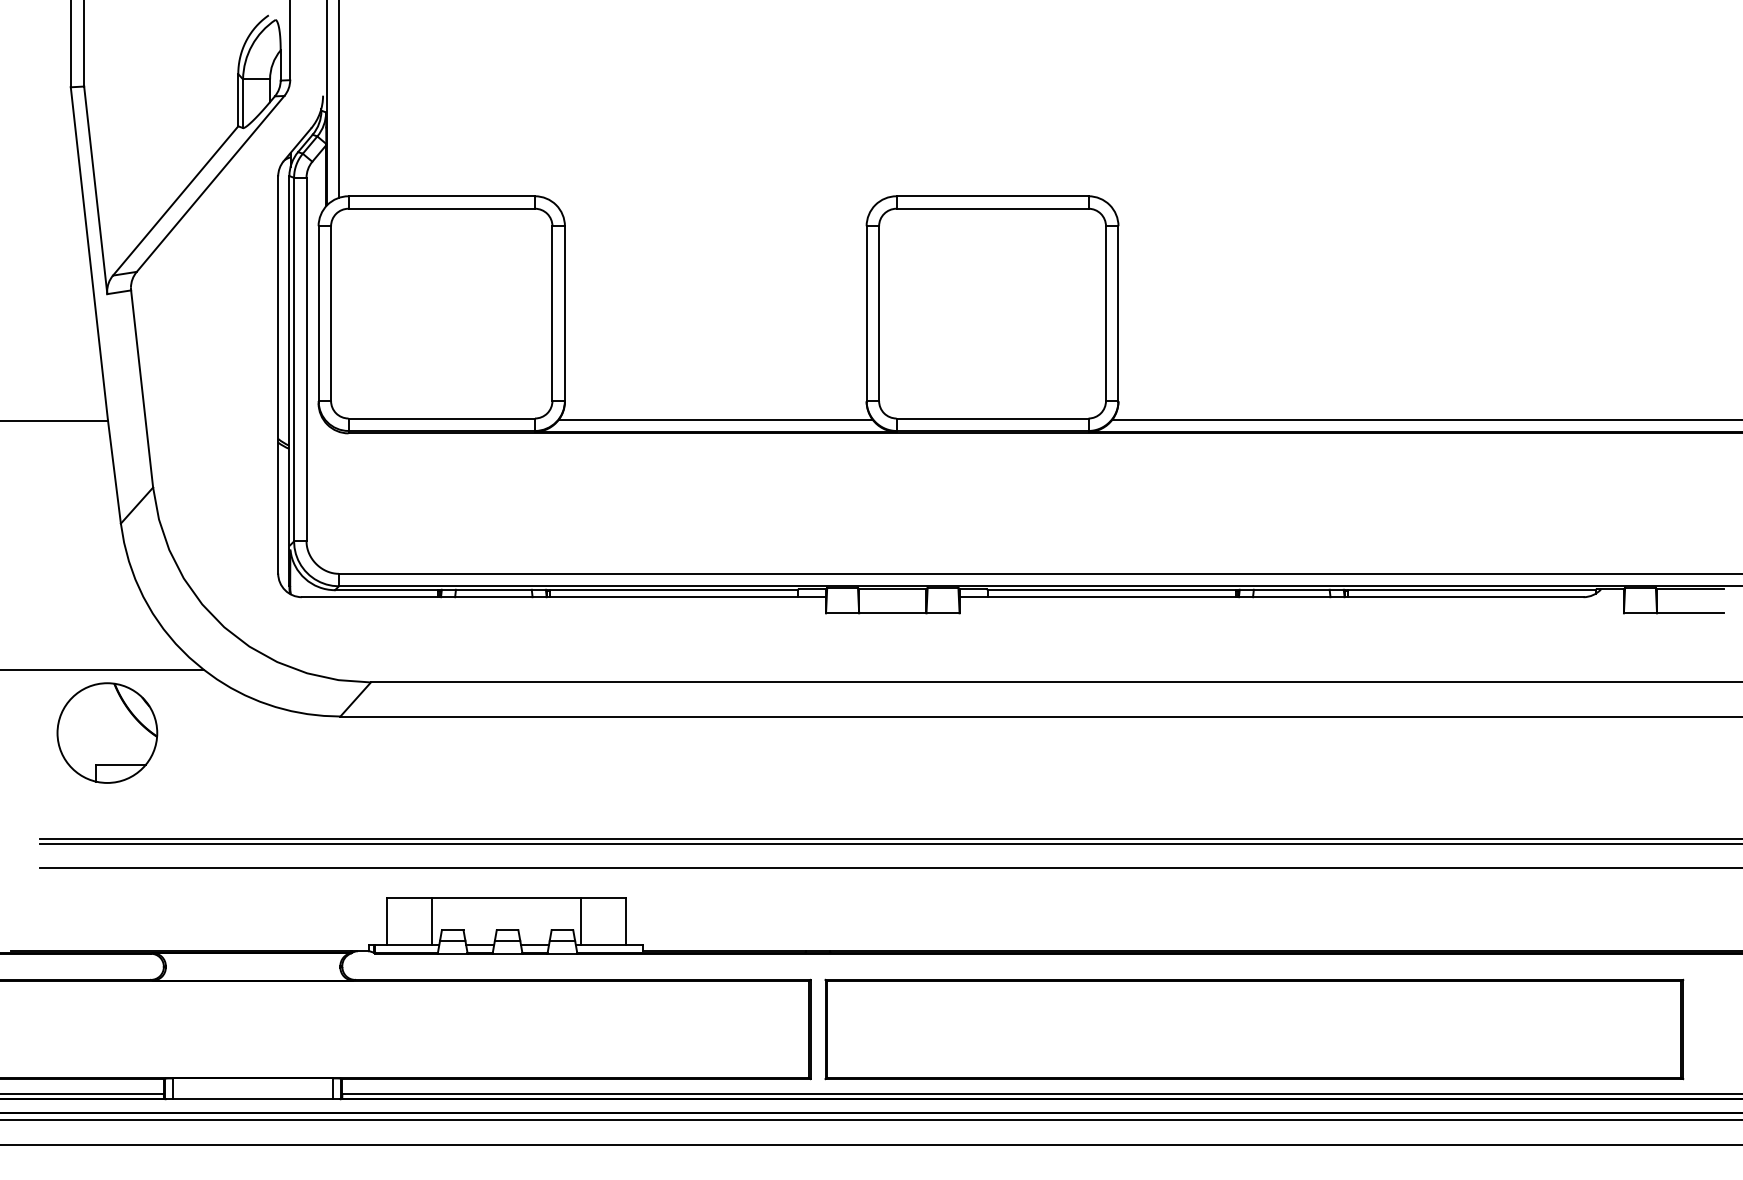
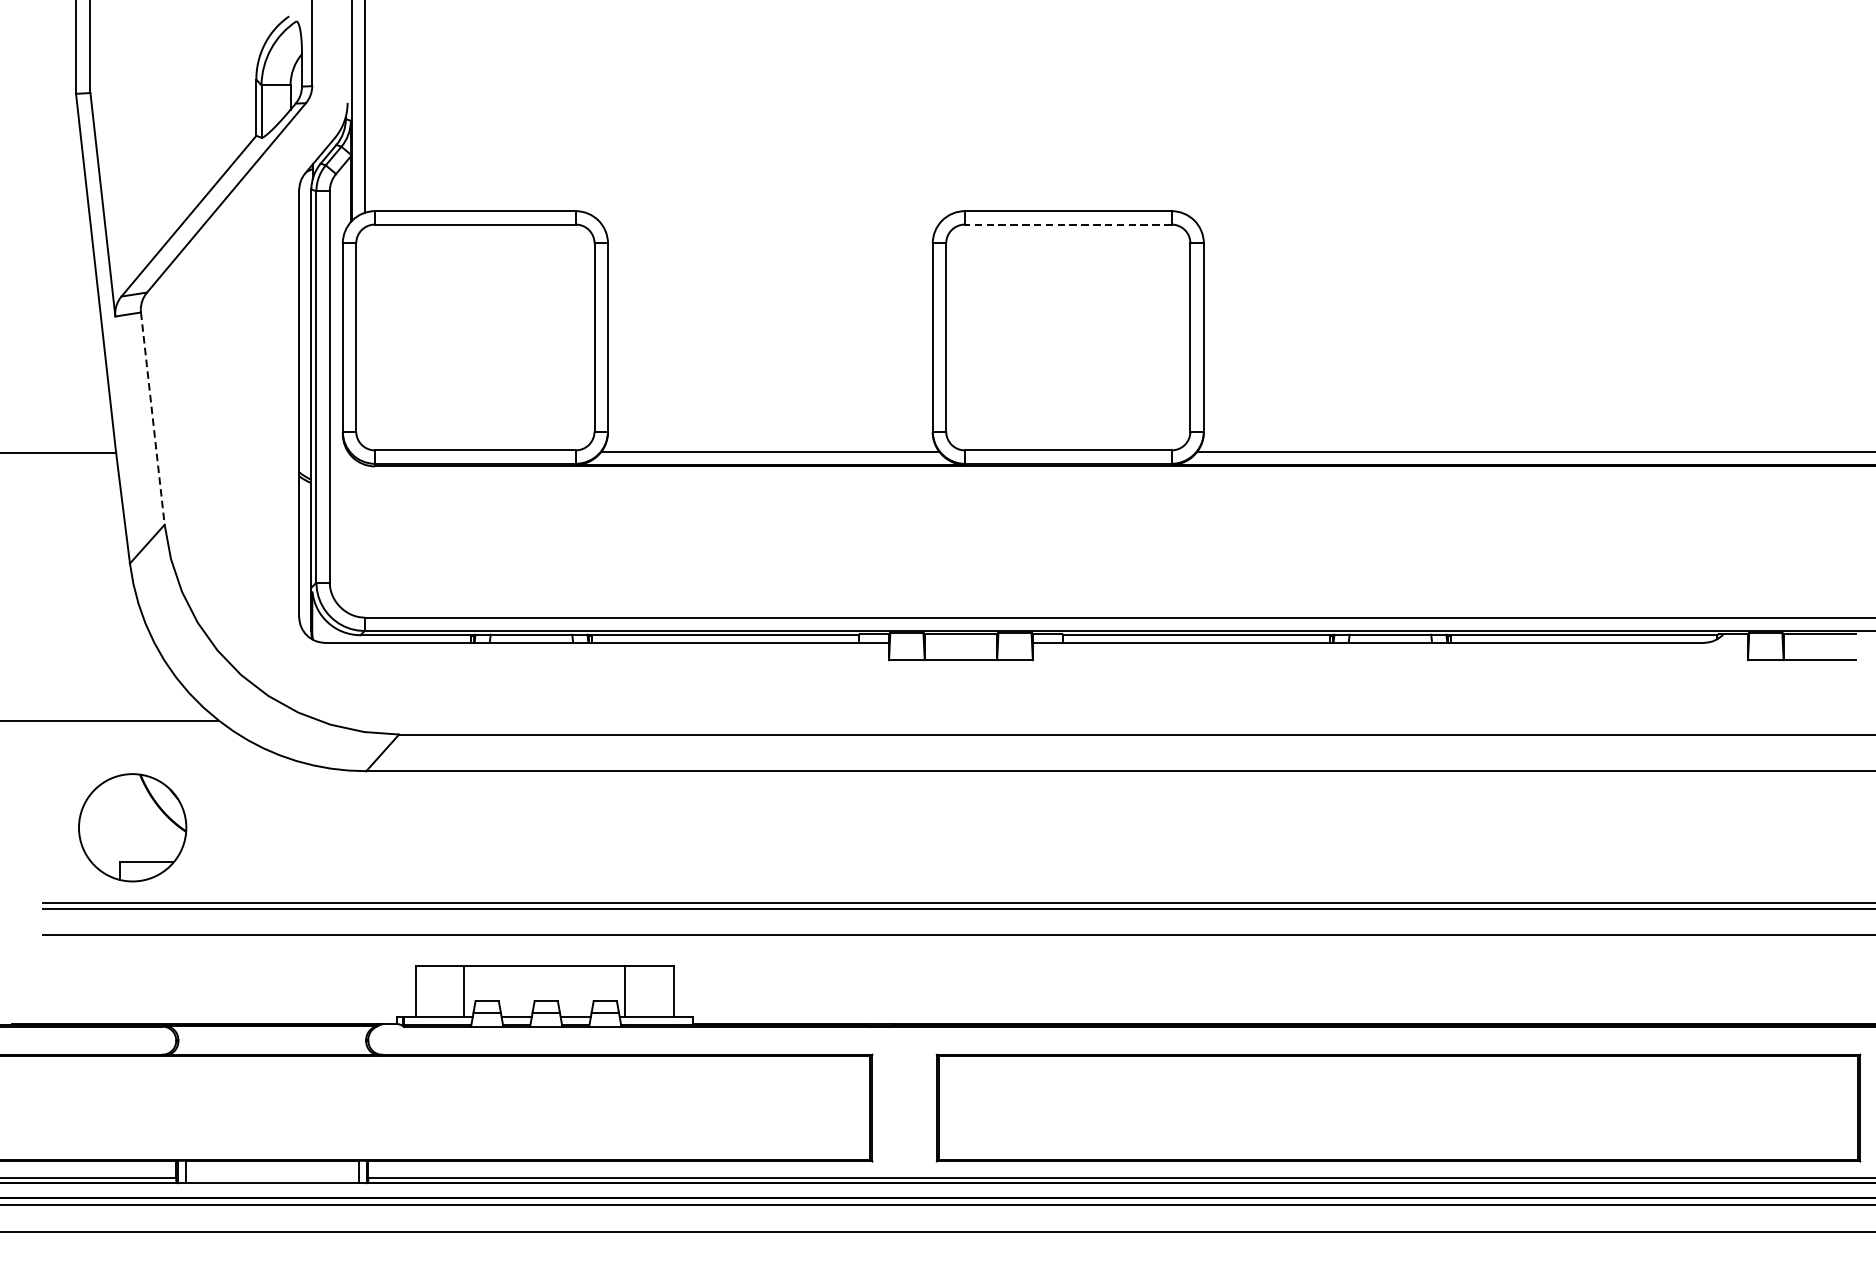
line: (992, 208) -> (1068, 224), solid -> dashed
line: (142, 389) -> (153, 419), solid -> dashed
part: (107, 732) -> (132, 827), moved
part: (1254, 1029) -> (1398, 1108), moved

